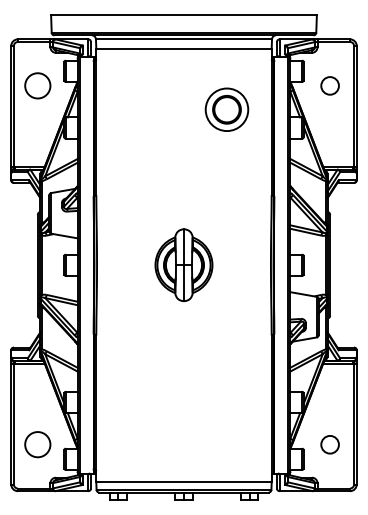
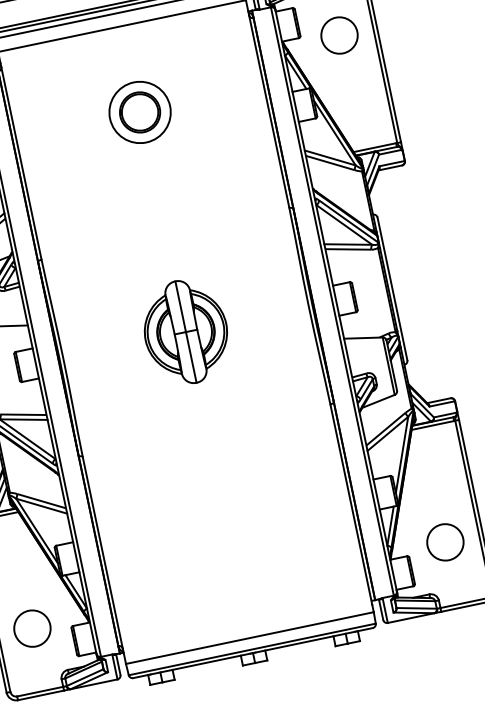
circle: (329, 85) -> (338, 35), size x1.43
part: (226, 109) -> (139, 112), moved
circle: (329, 444) -> (444, 542), size x1.43

